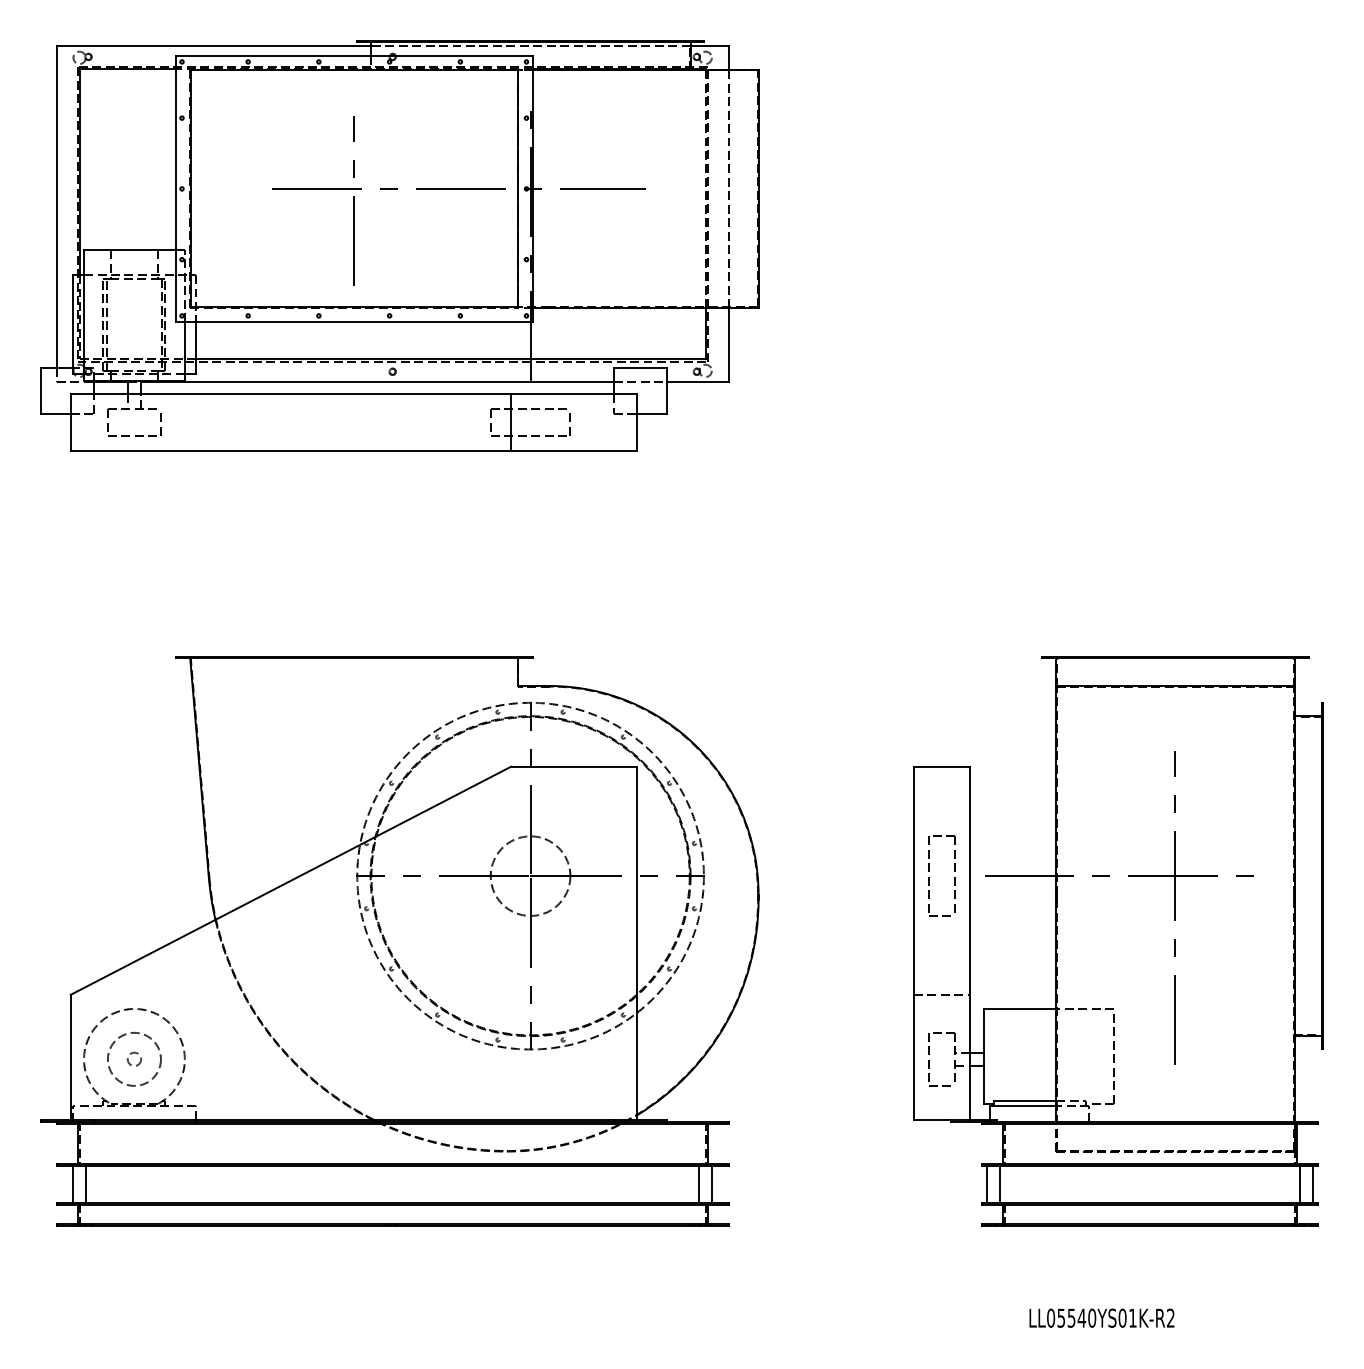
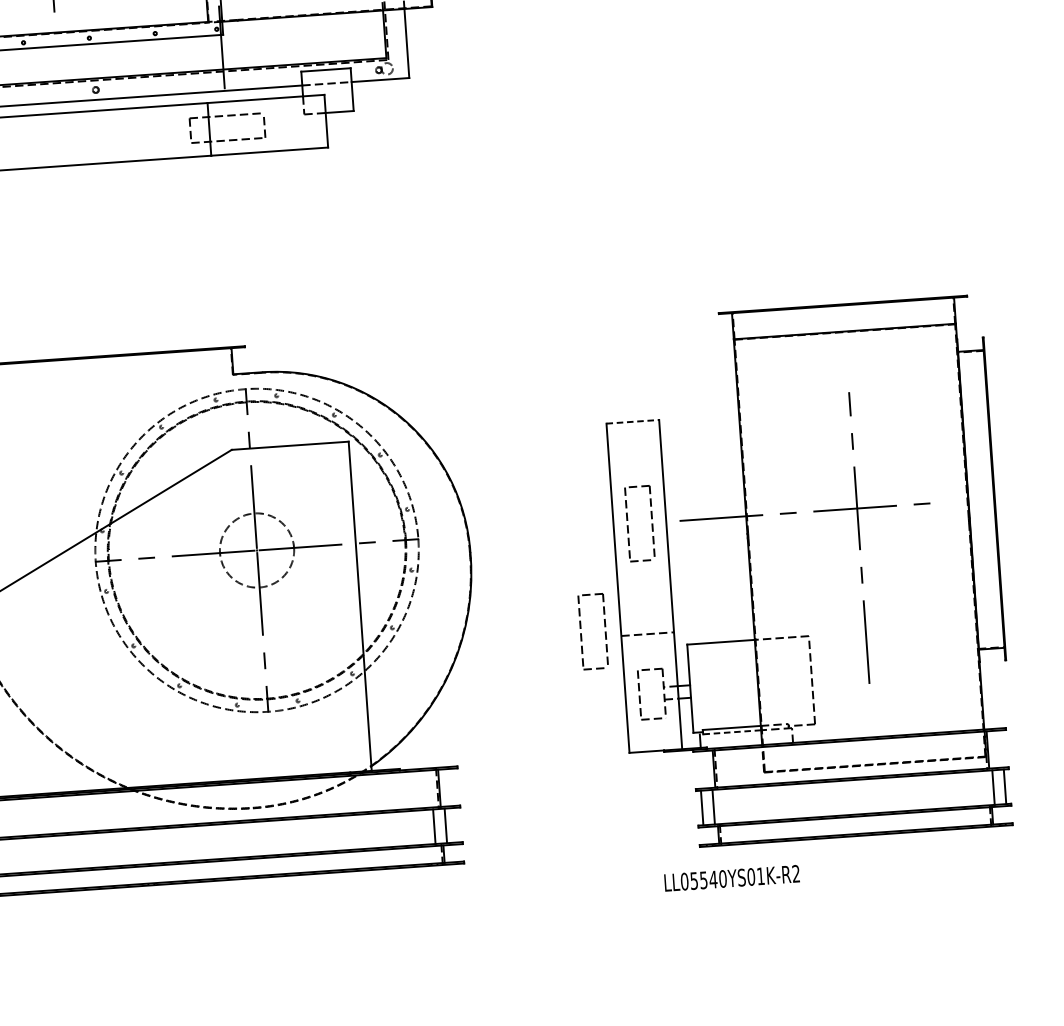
line: (942, 766) -> (633, 421), solid -> dashed
part: (871, 989) -> (581, 633), added
line: (1023, 1106) -> (730, 732), solid -> dashed
text: (1101, 1317) -> (731, 877), moved

